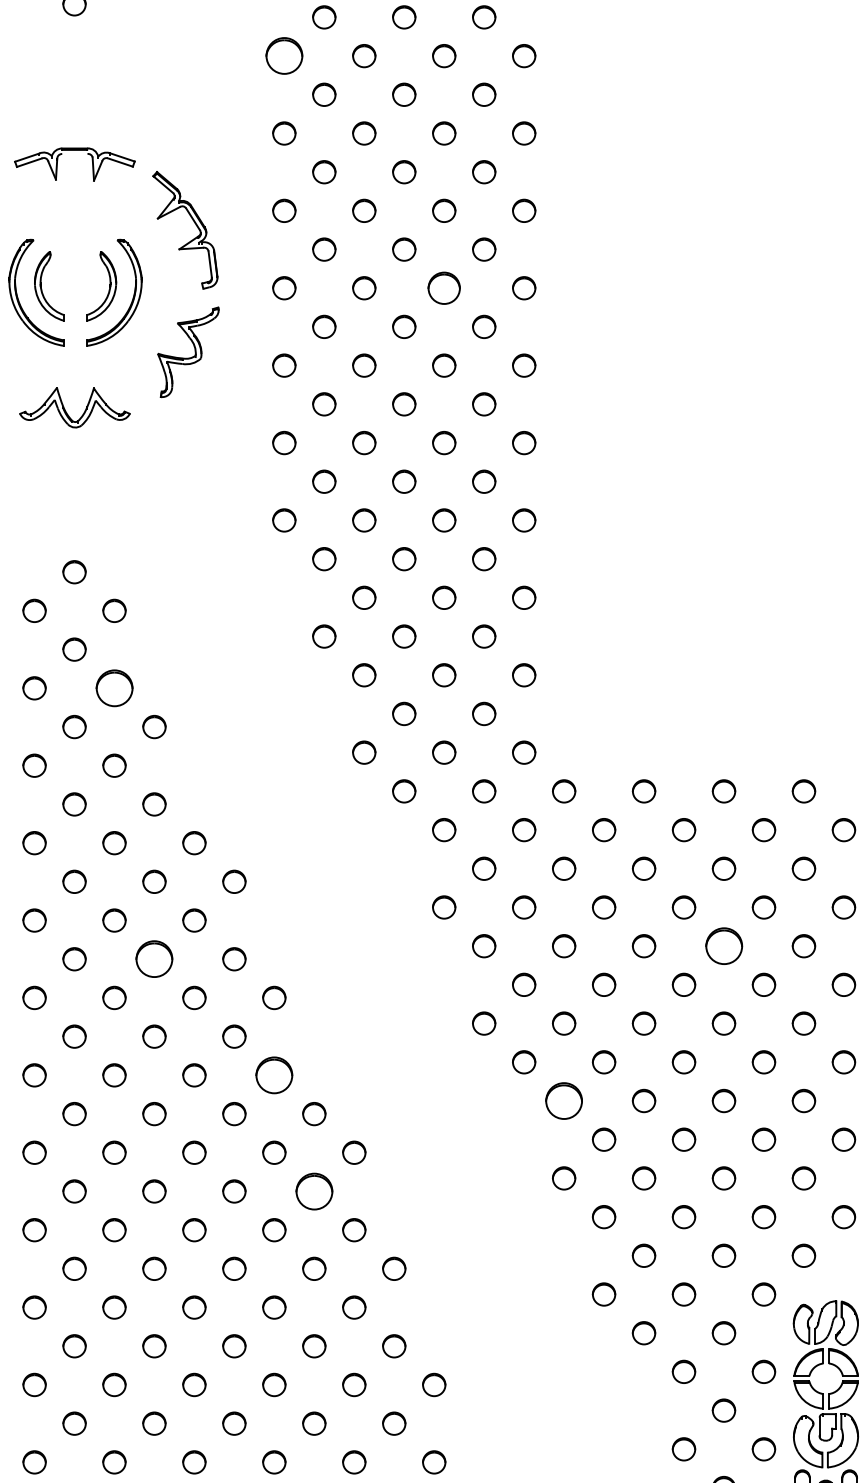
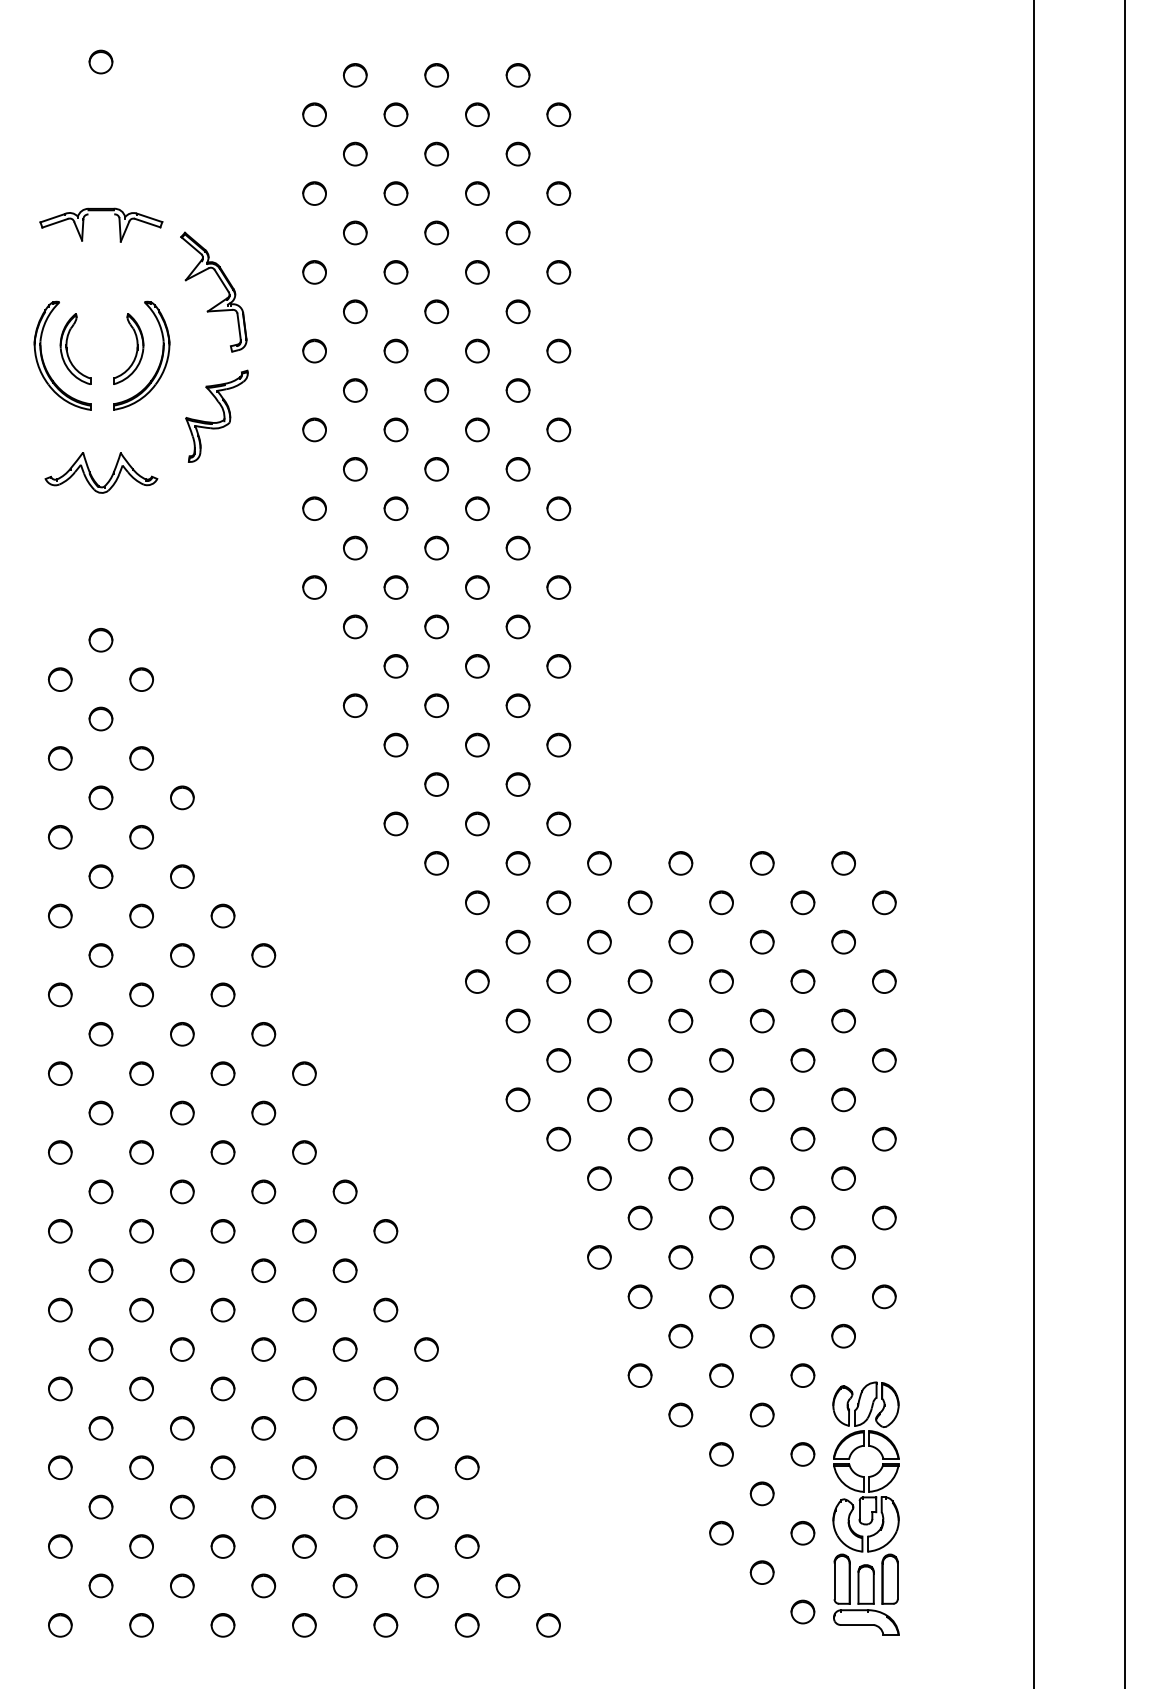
part: (284, 55) -> (314, 114), size x0.62
part: (444, 287) -> (477, 350), size x0.71
circle: (114, 688) -> (141, 758), size x0.62
part: (723, 945) -> (761, 1020), size x0.62
circle: (154, 959) -> (182, 1034), size x0.62
circle: (274, 1075) -> (304, 1152), size x0.62
circle: (564, 1100) -> (599, 1178), size x0.62
part: (313, 1191) -> (344, 1270), size x0.62

